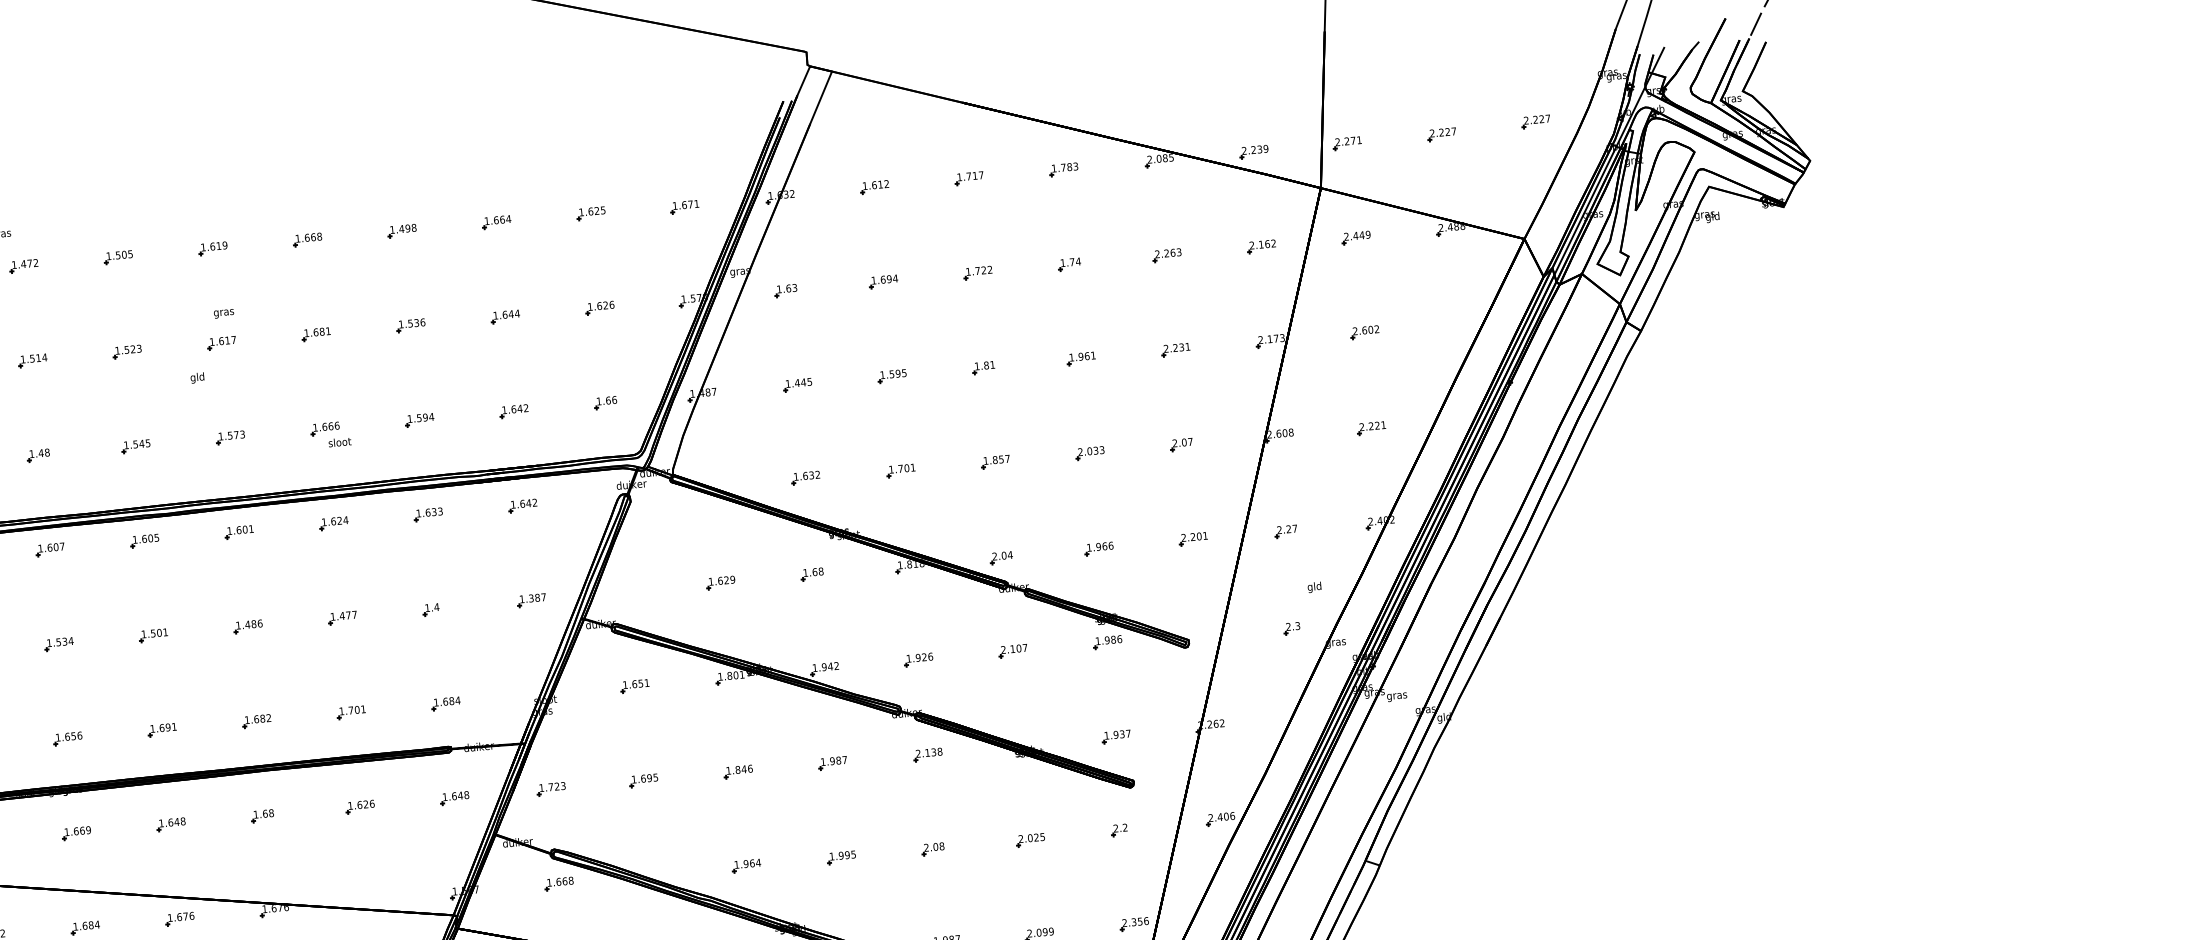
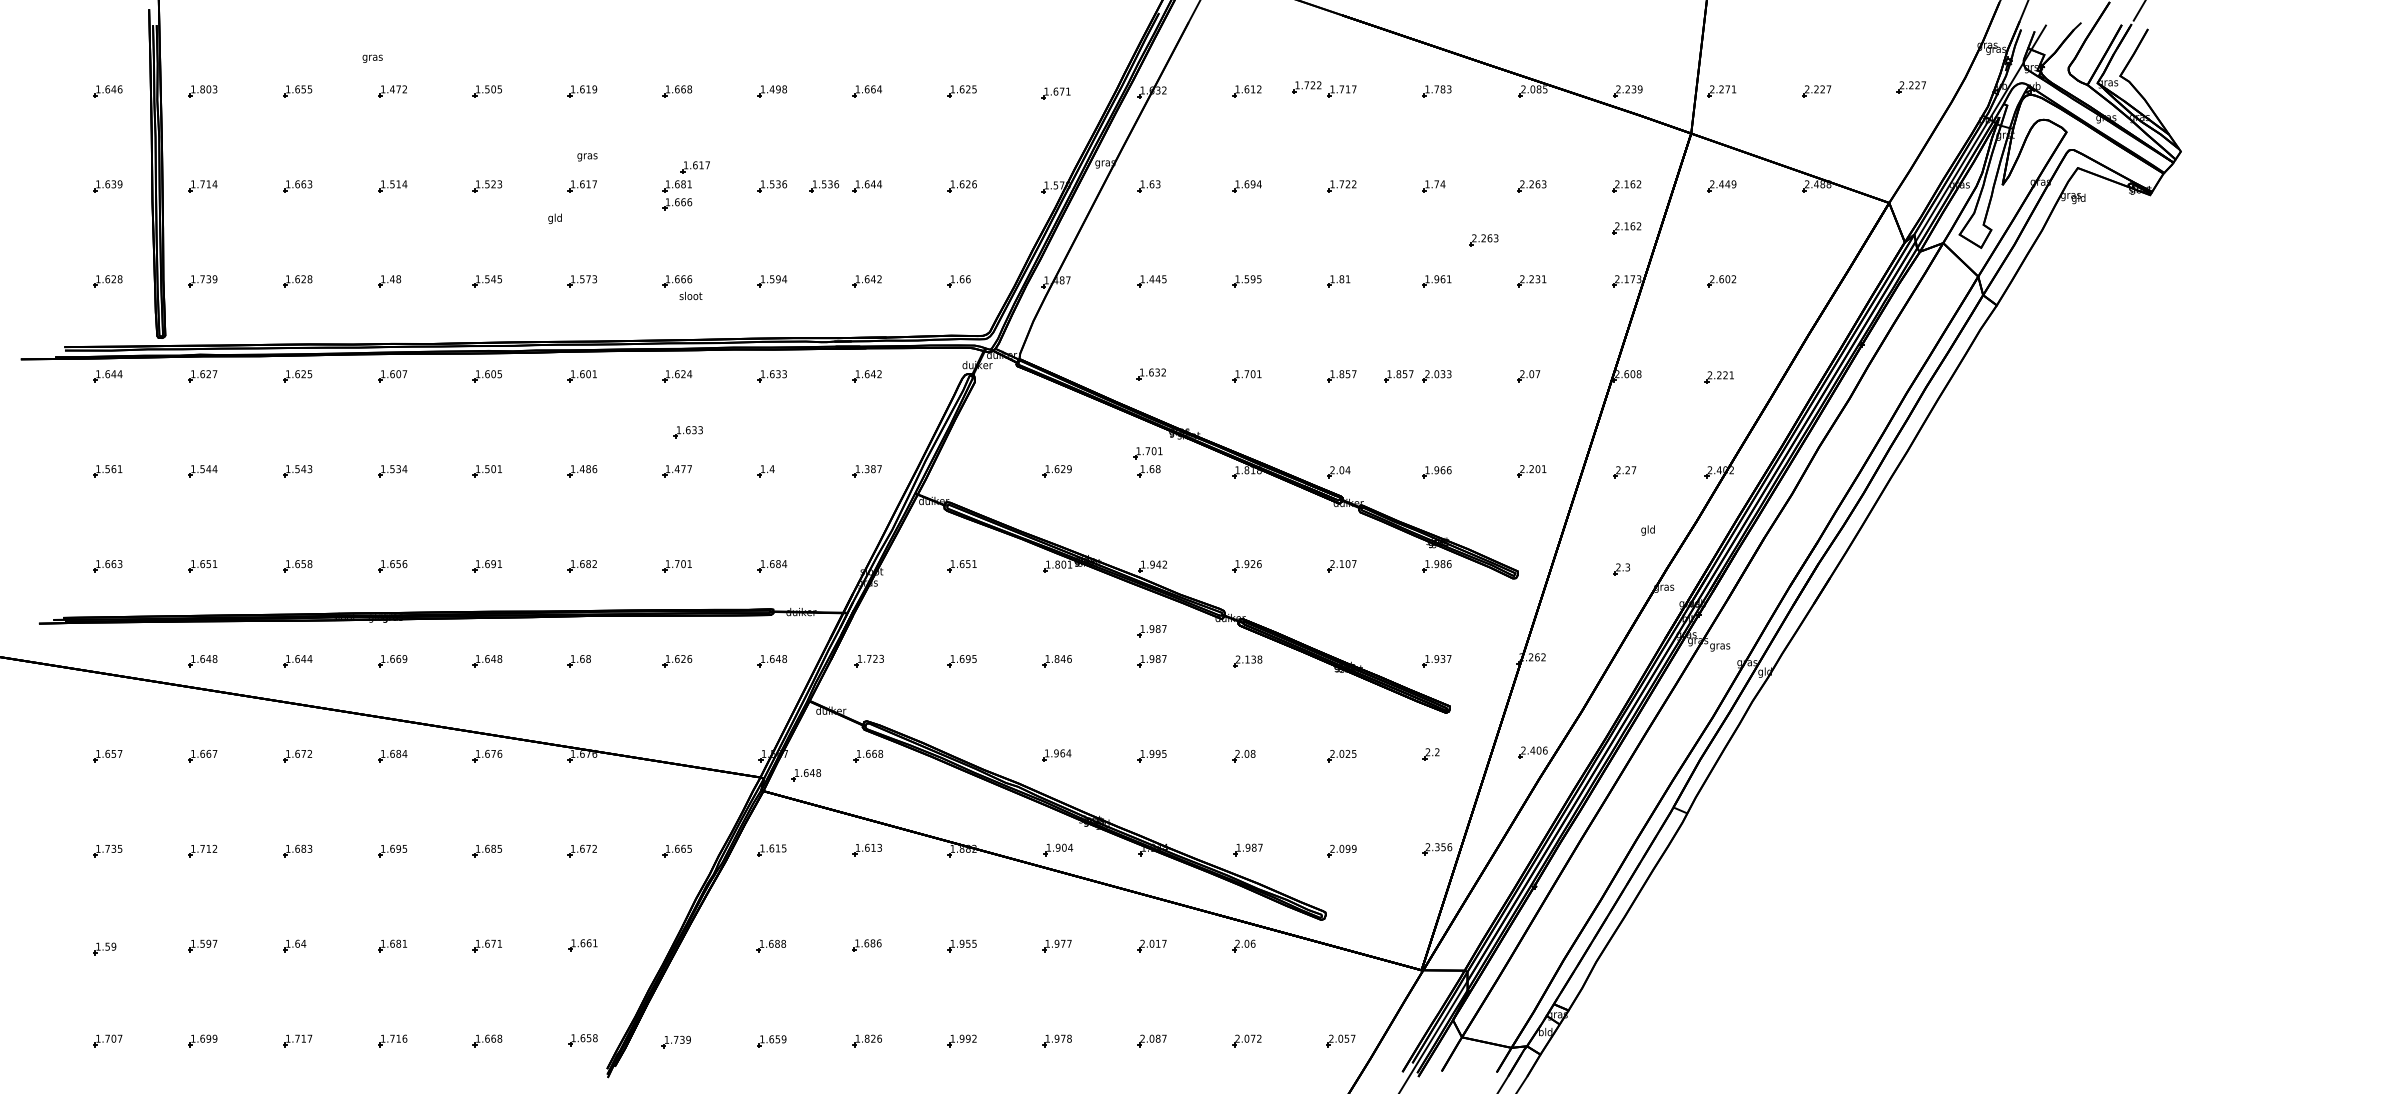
part: (933, 177) -> (1306, 87), added
part: (1265, 288) -> (1626, 228), added
part: (1123, 313) -> (1483, 240), added
part: (331, 314) -> (694, 167), added
part: (462, 320) -> (824, 186), added
part: (318, 352) -> (677, 204), added
part: (1051, 457) -> (1398, 376), added
part: (809, 556) -> (1147, 453), added
part: (349, 578) -> (687, 432), added
part: (829, 733) -> (1151, 631), added
part: (498, 909) -> (805, 775), added

